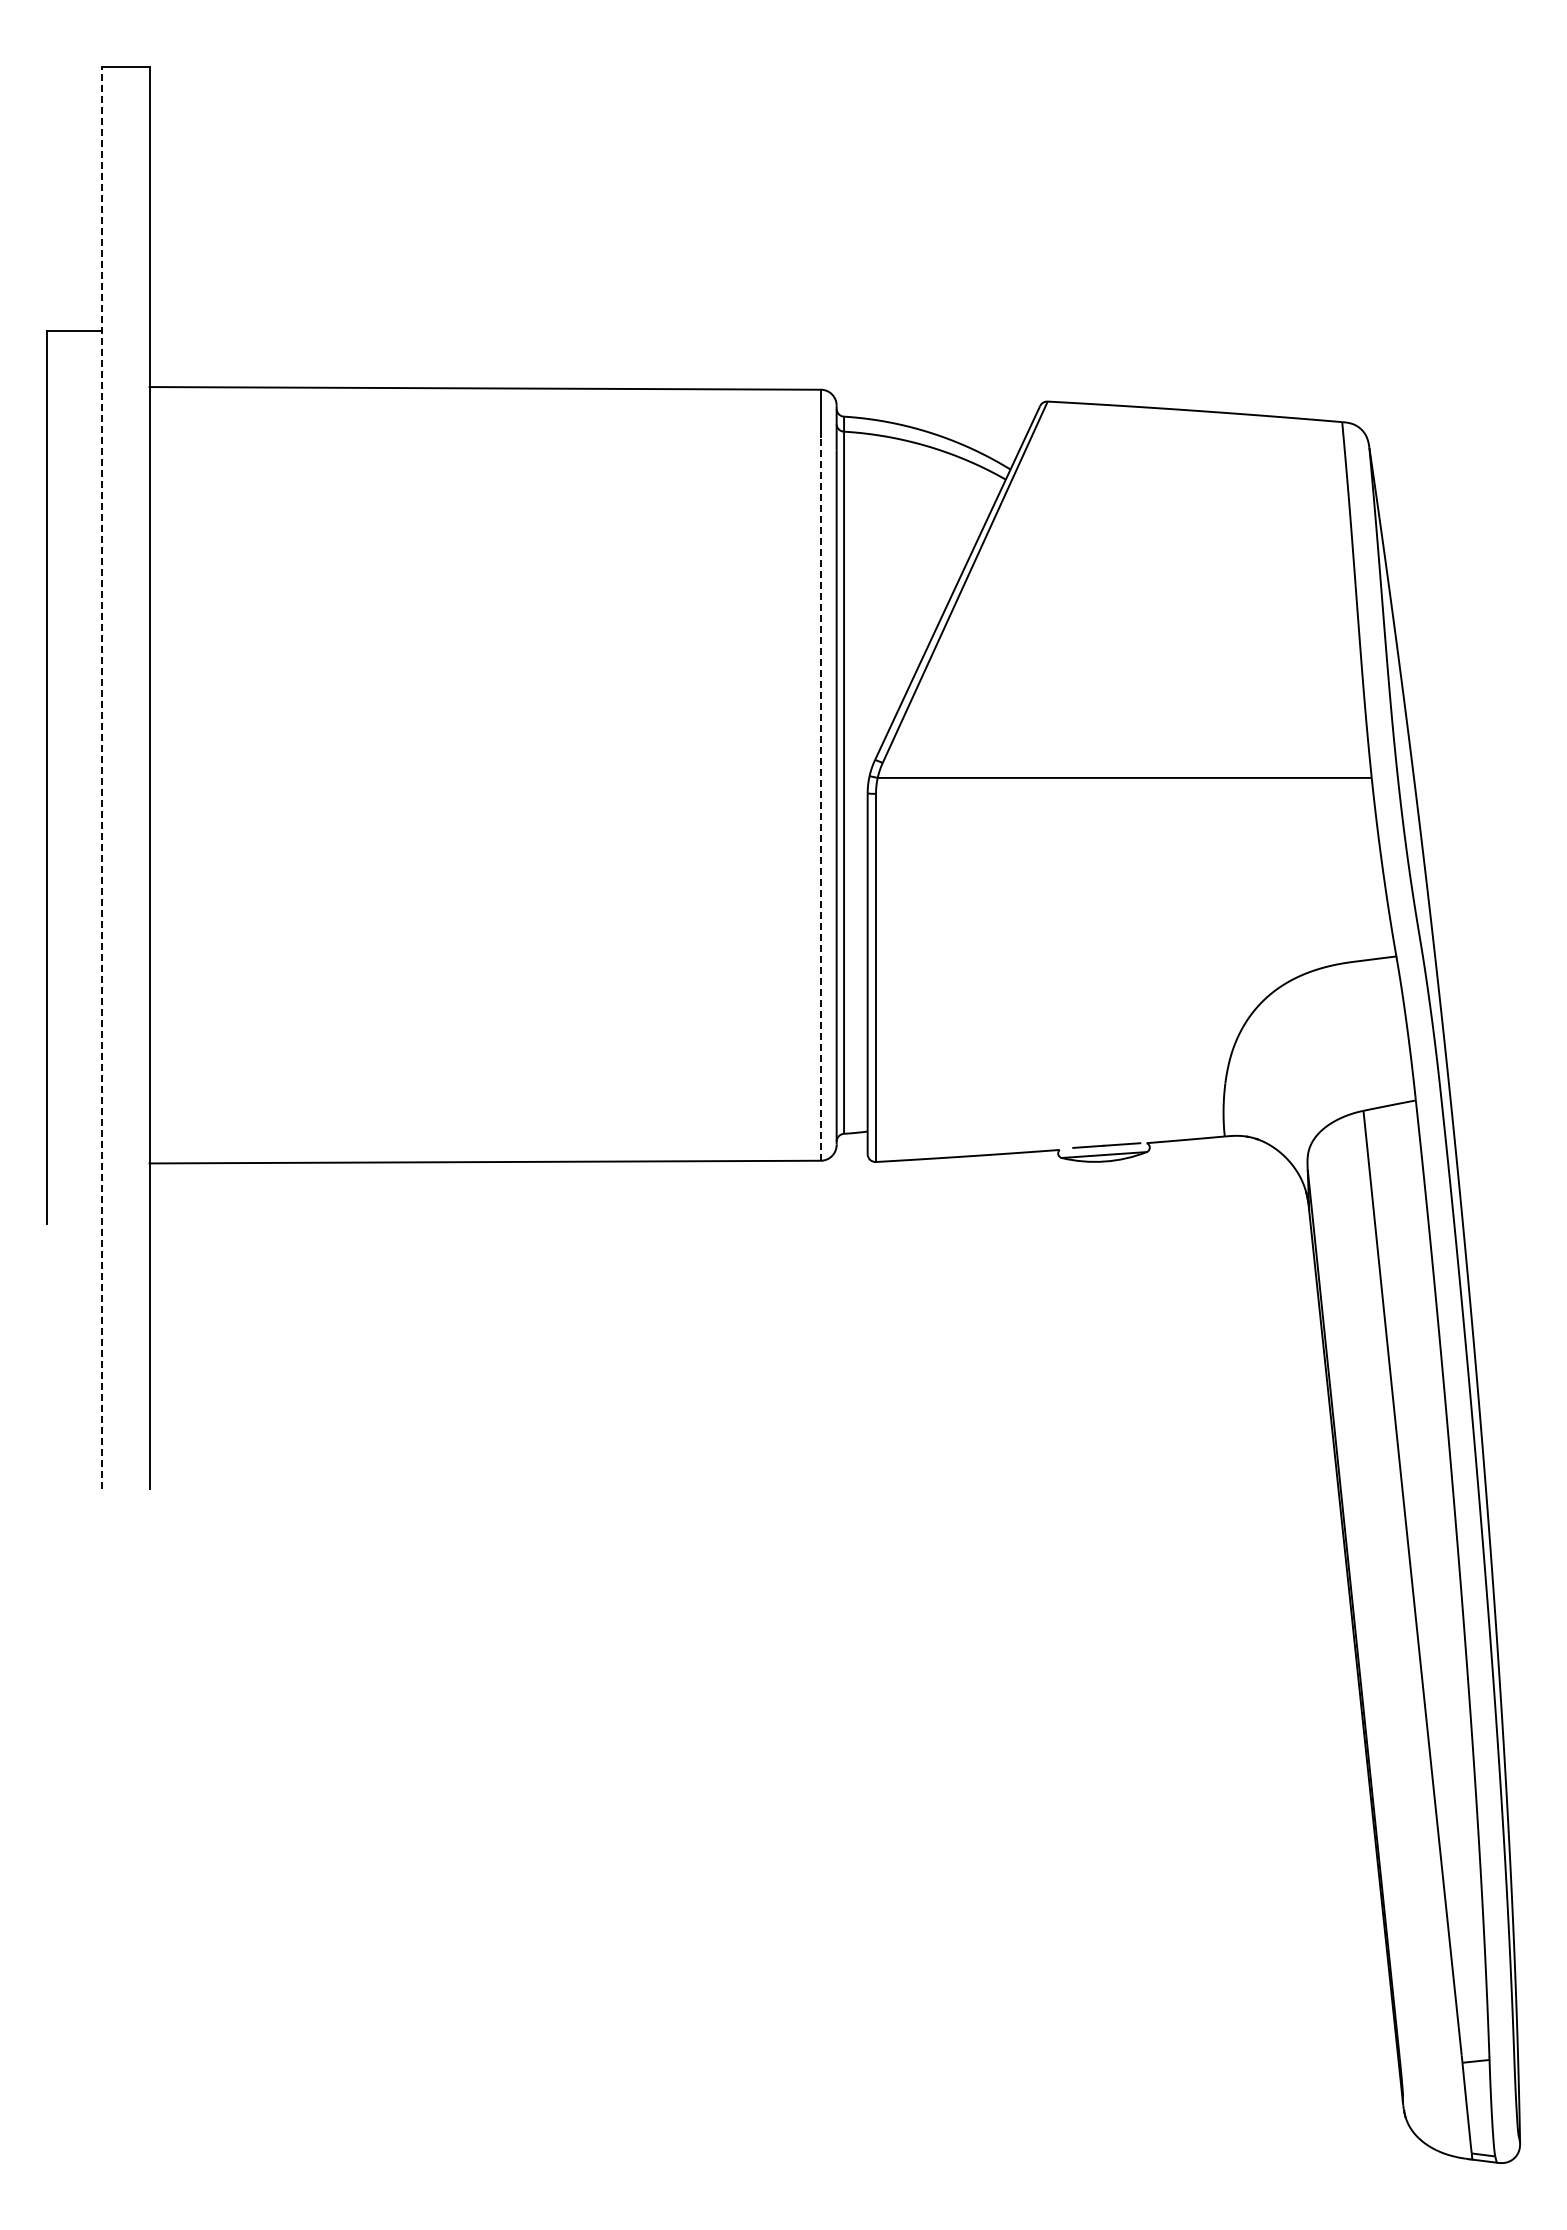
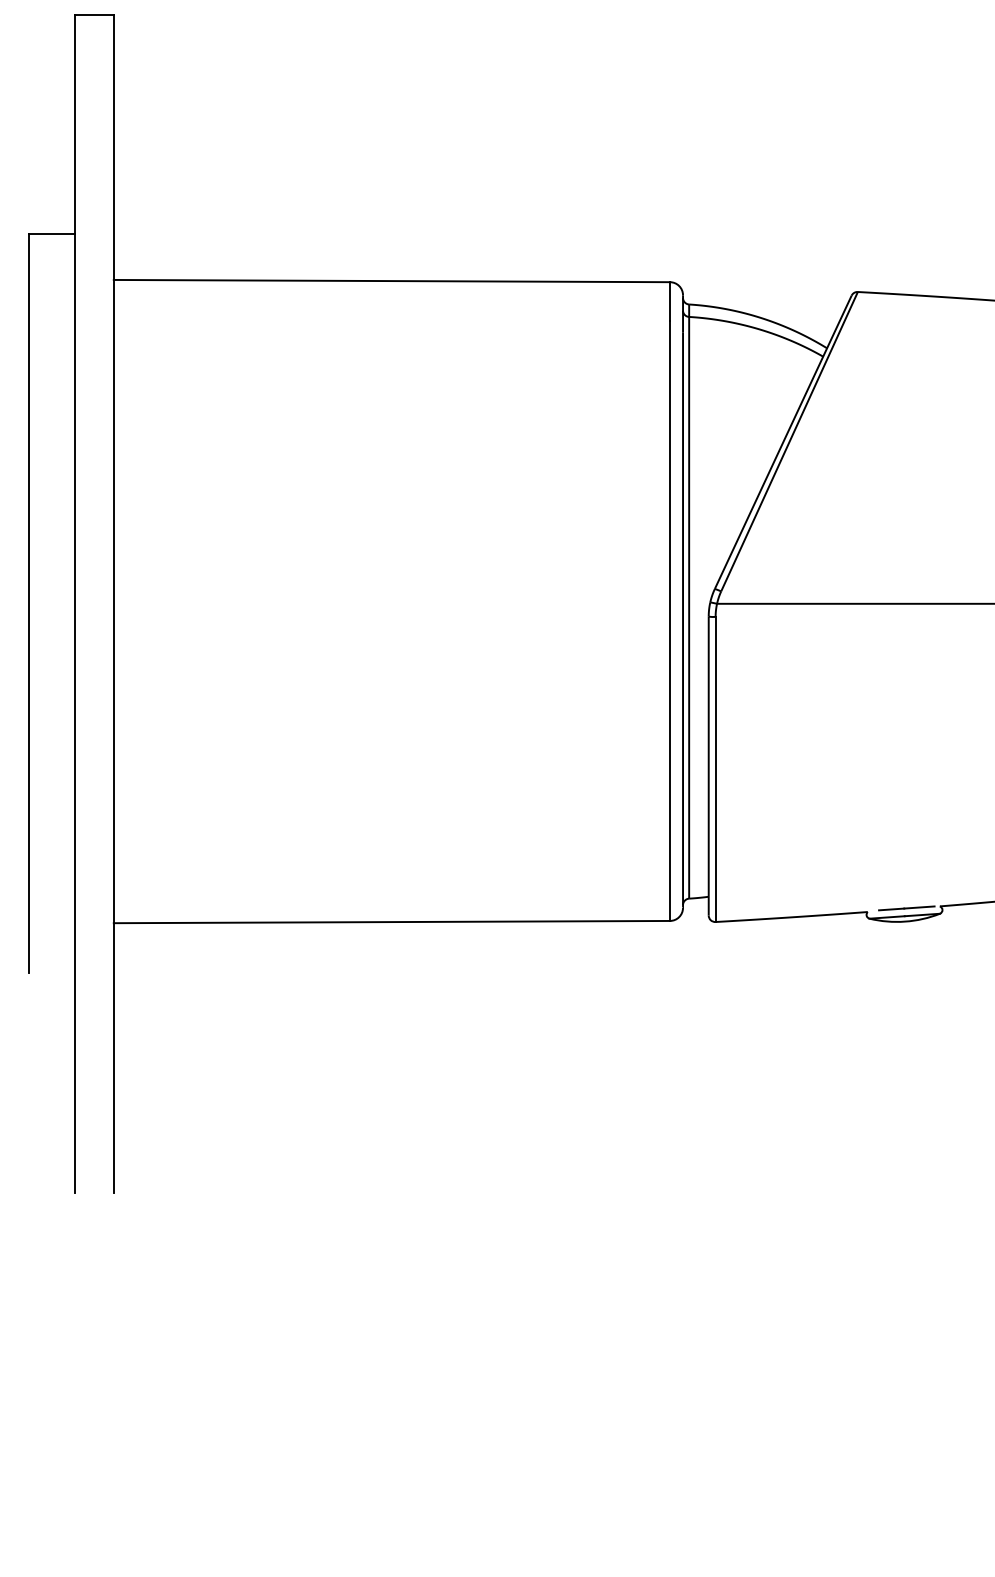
line: (102, 777) -> (74, 603), dashed -> solid
line: (820, 798) -> (669, 620), dashed -> solid

